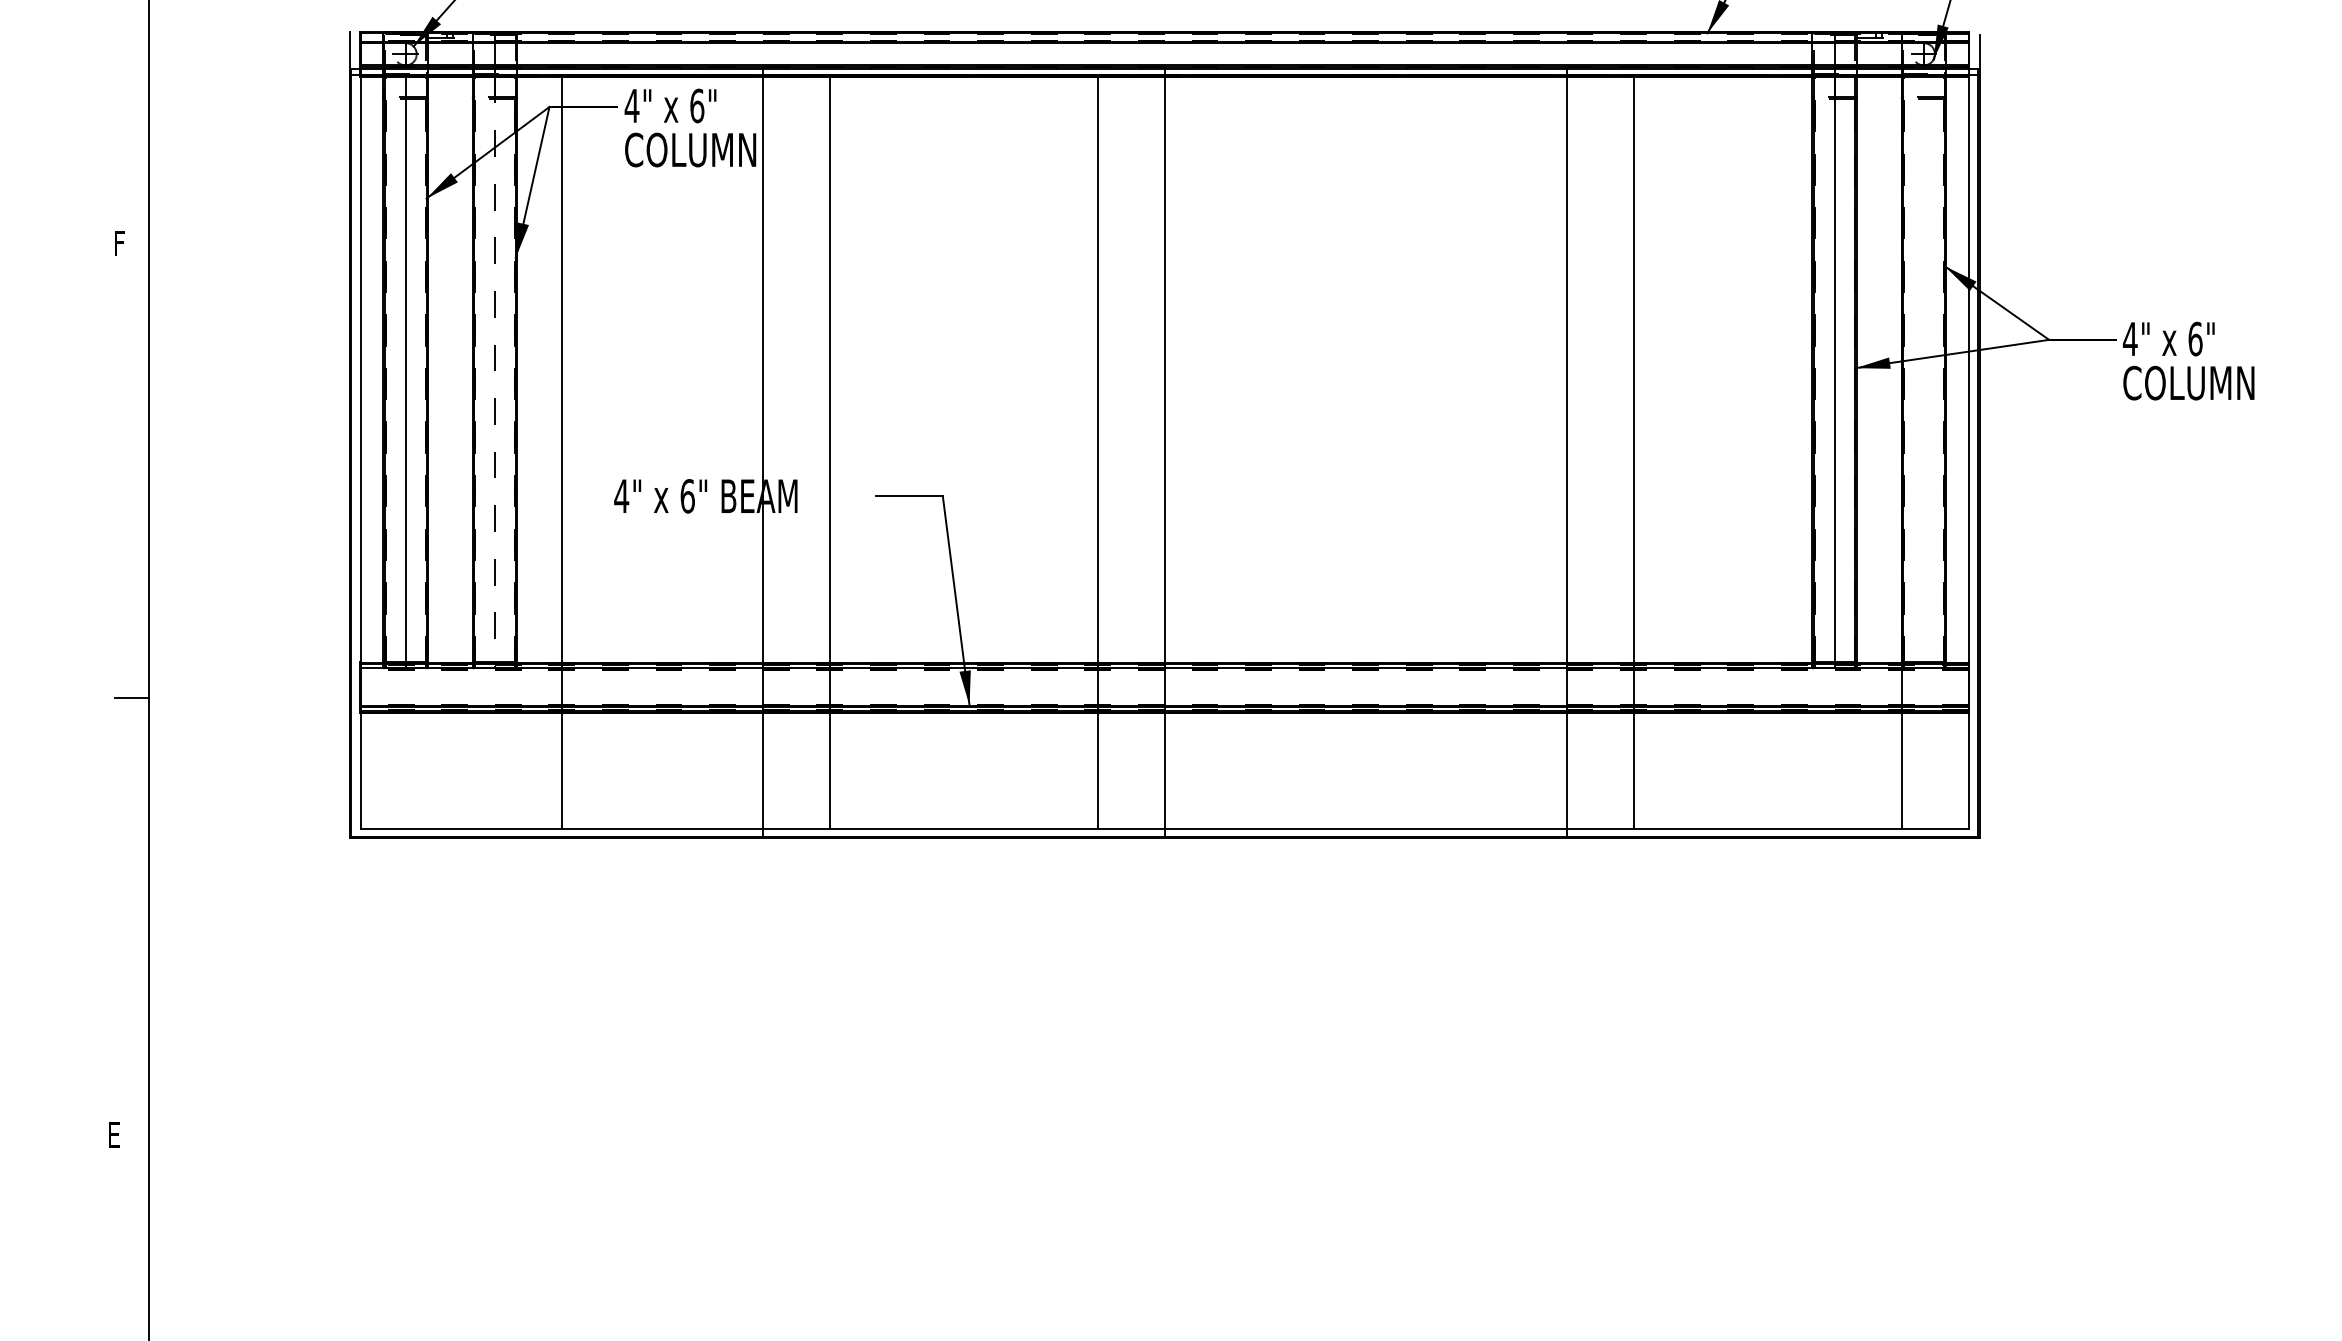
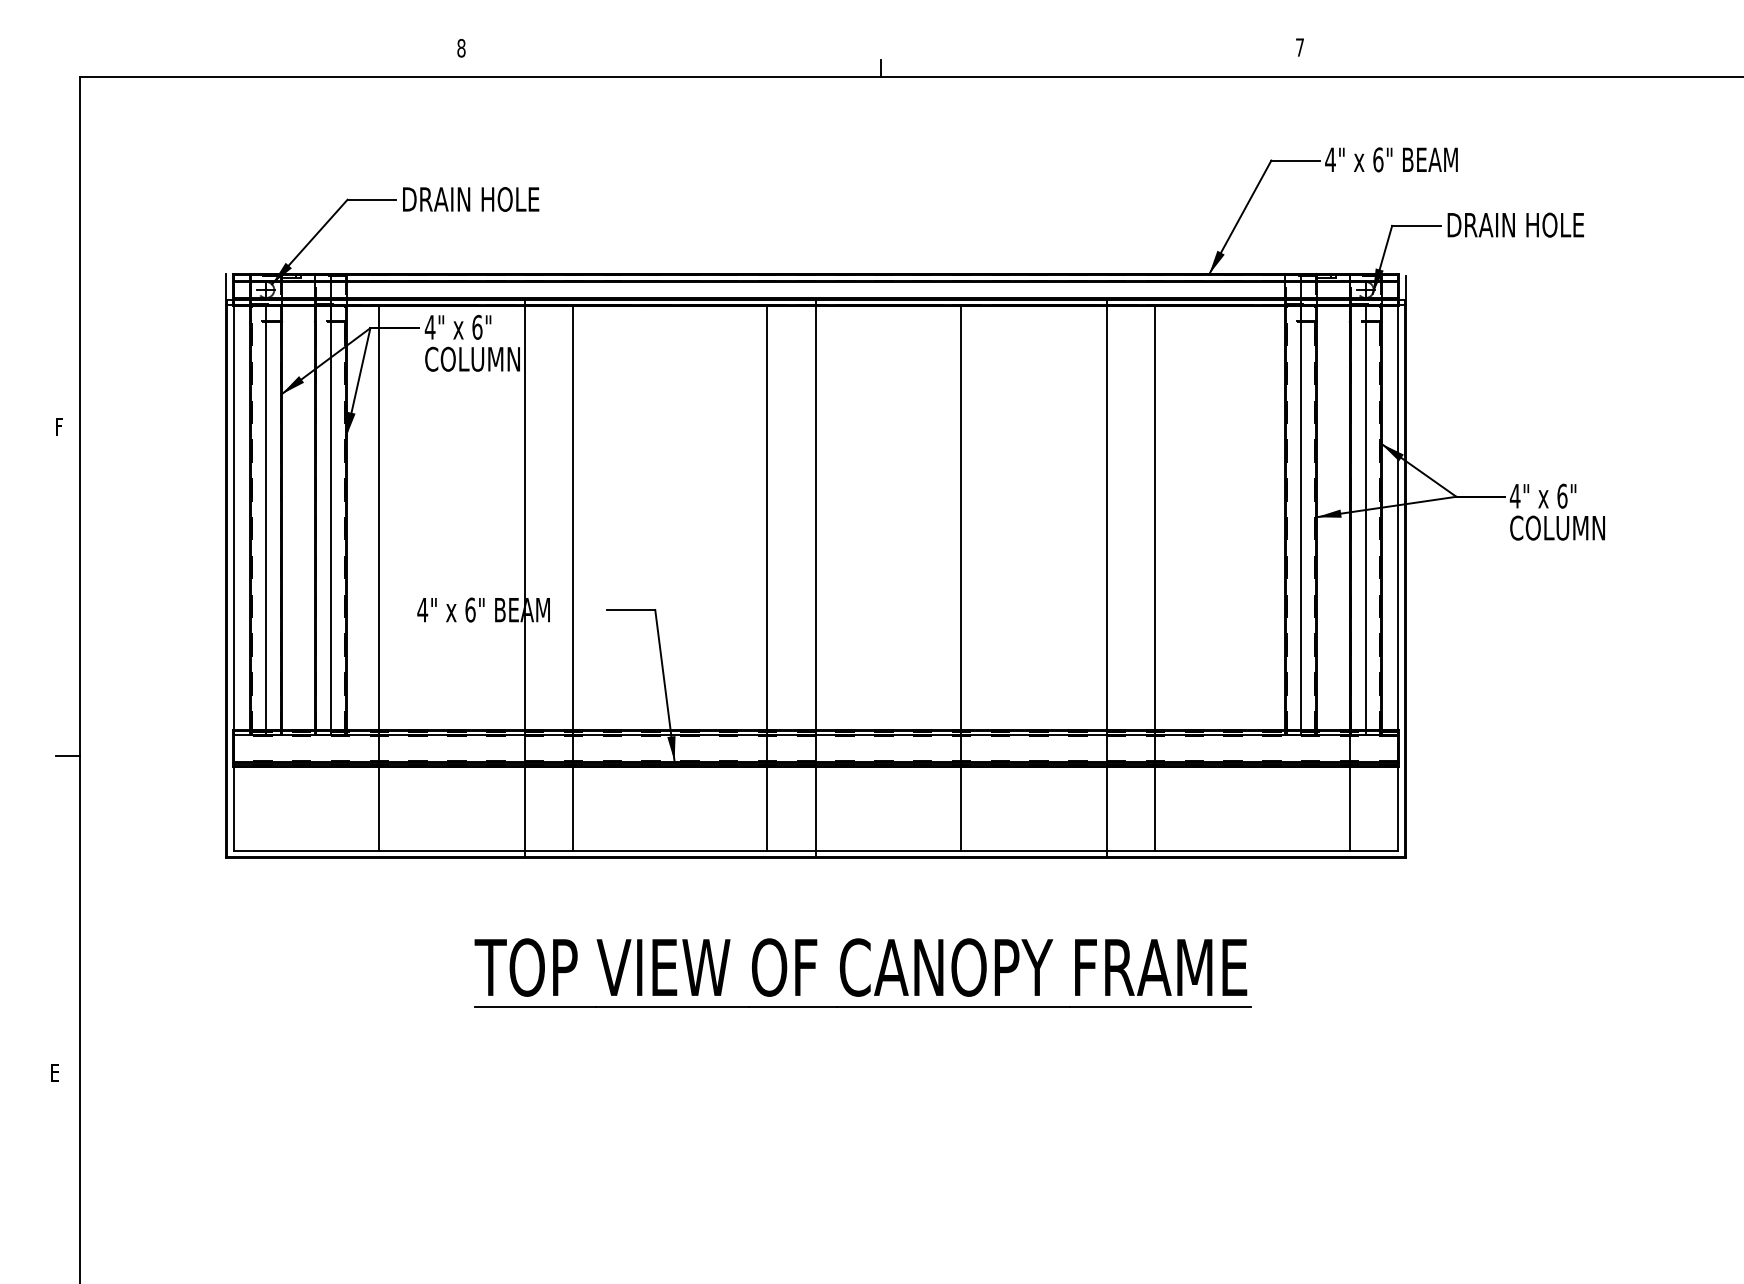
line: (494, 372) -> (330, 520), dashed -> solid
line: (1923, 372) -> (1365, 520), added
line: (1365, 452) -> (961, 578), added
part: (1238, 1013) -> (869, 984), added

